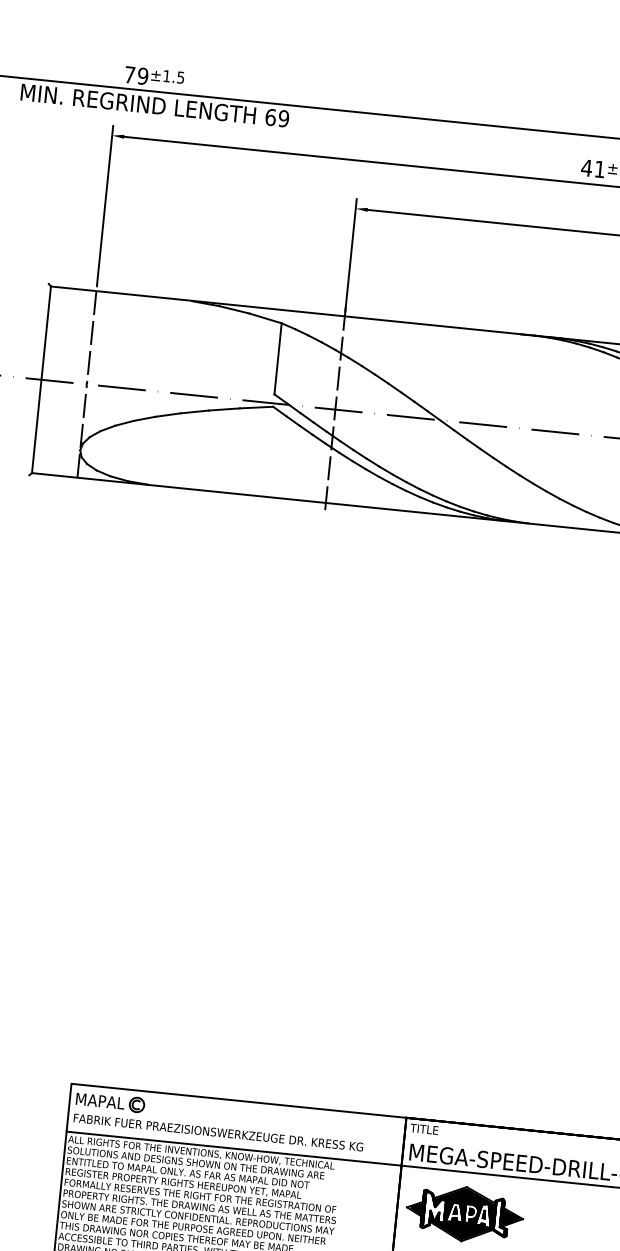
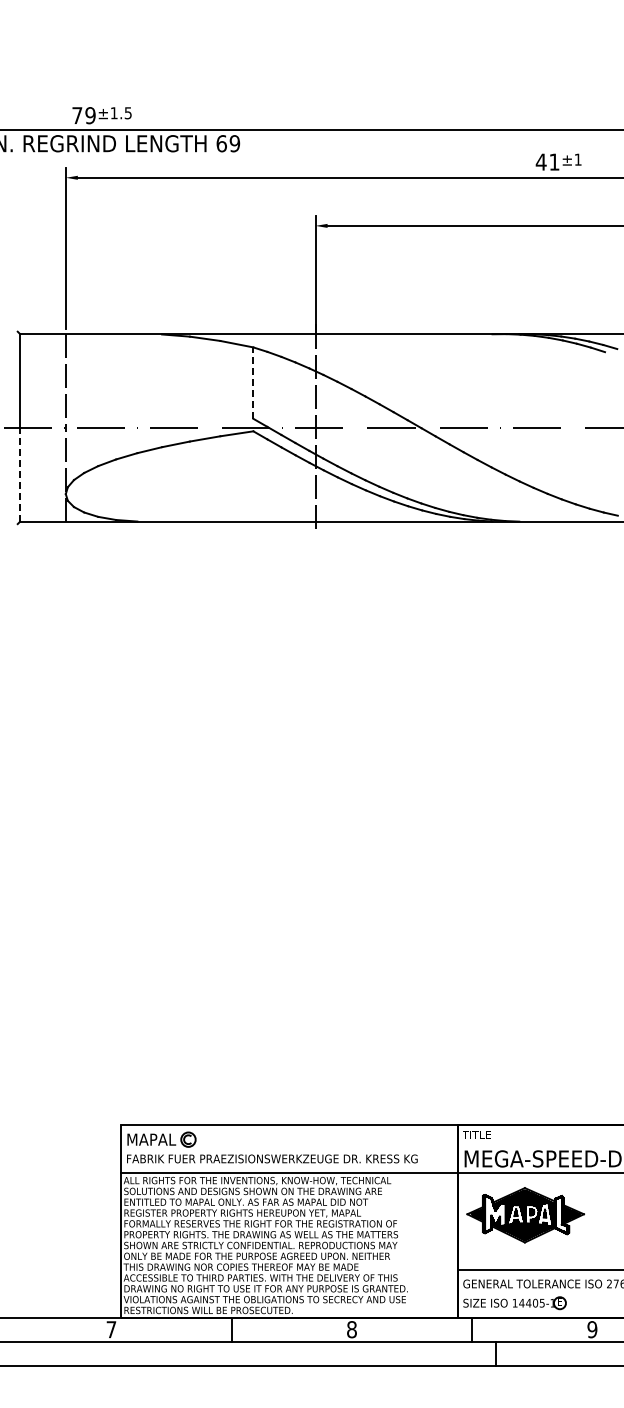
line: (278, 359) -> (253, 383), solid -> dashed
line: (37, 426) -> (20, 474), solid -> dashed

